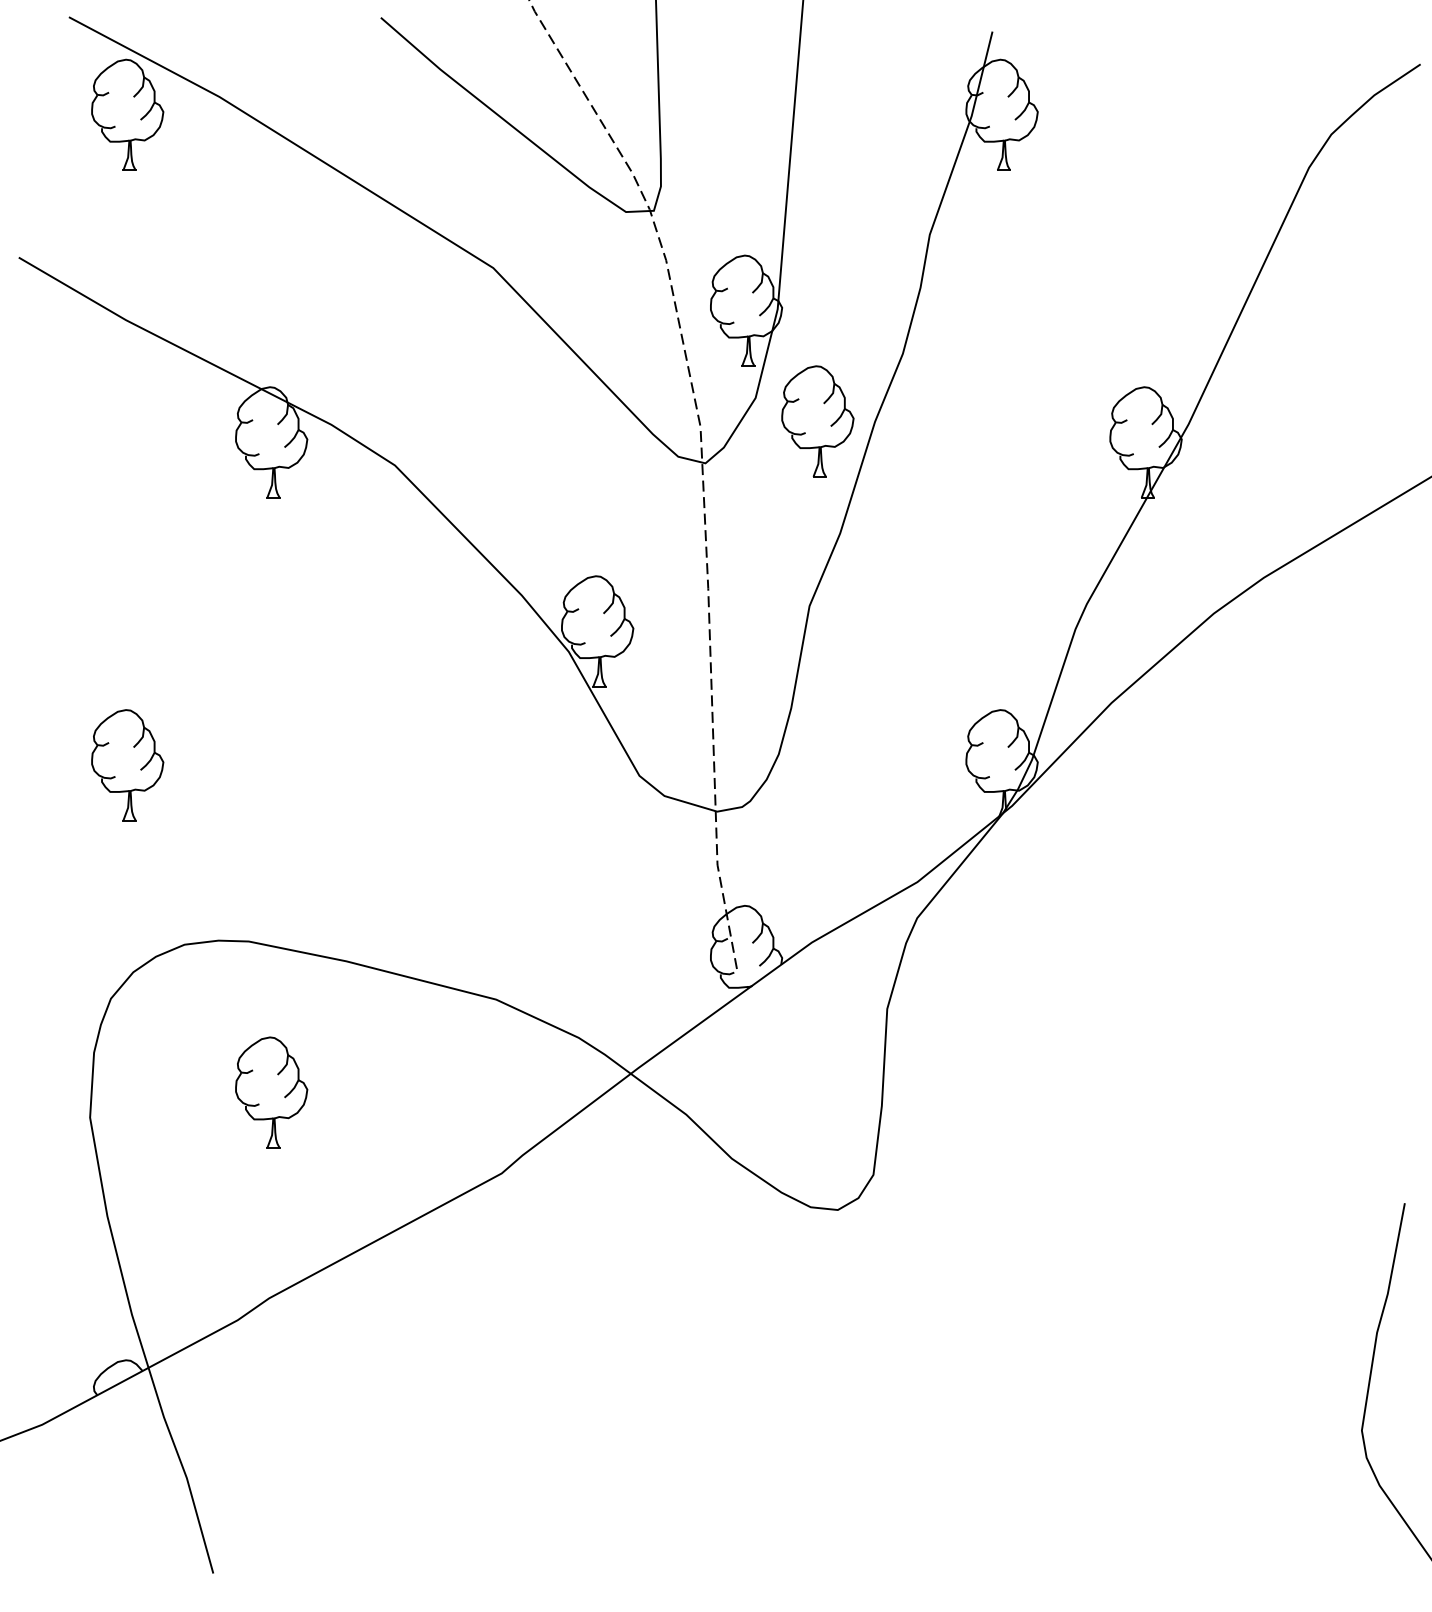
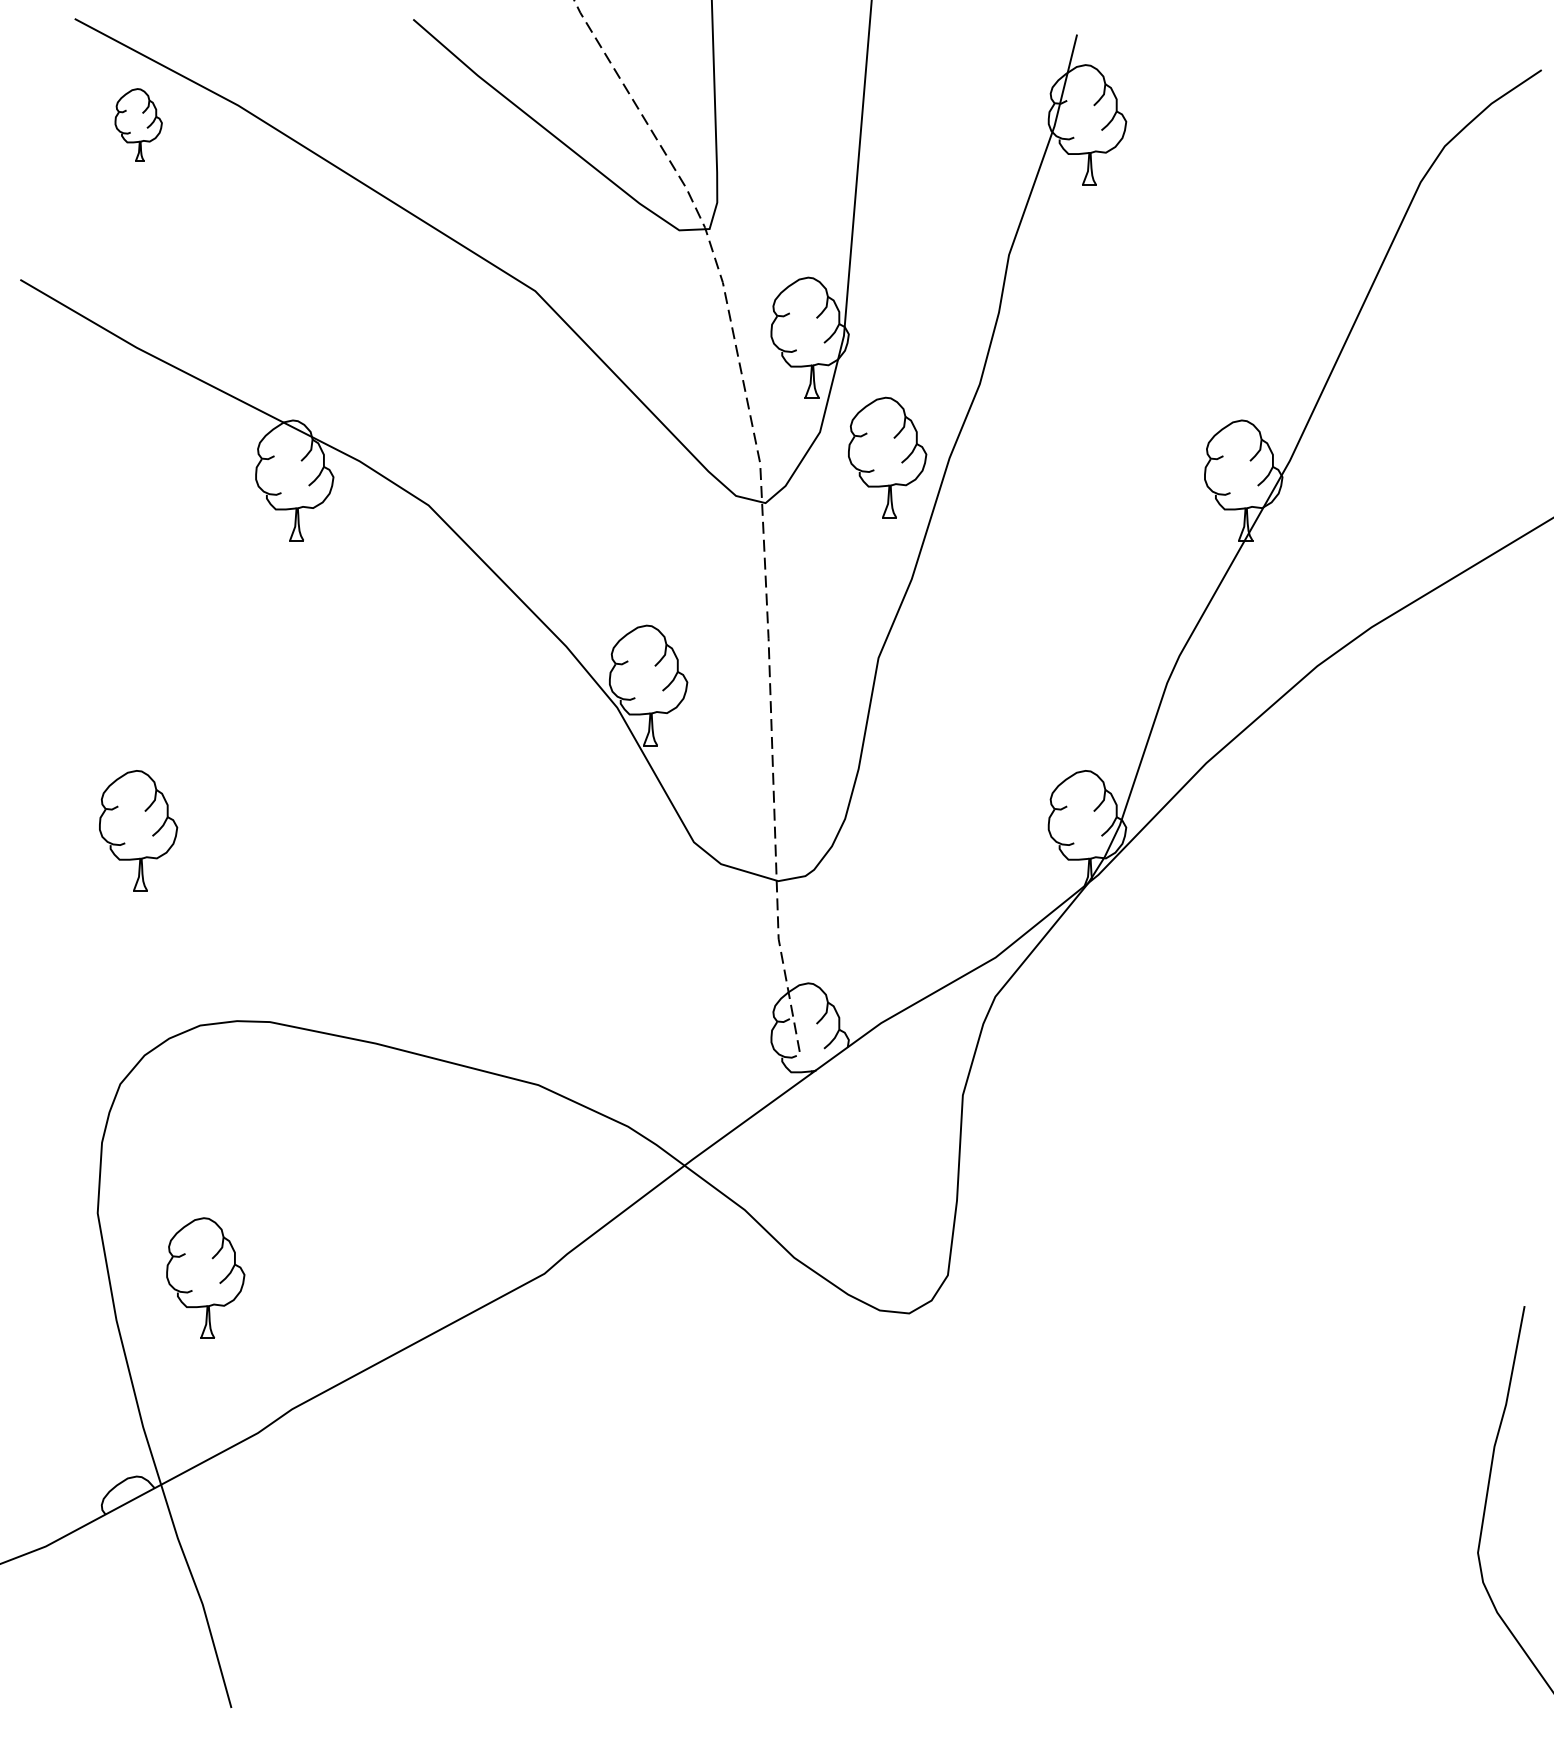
part: (127, 114) -> (138, 124), size x0.6
part: (271, 1092) -> (205, 1277), moved

